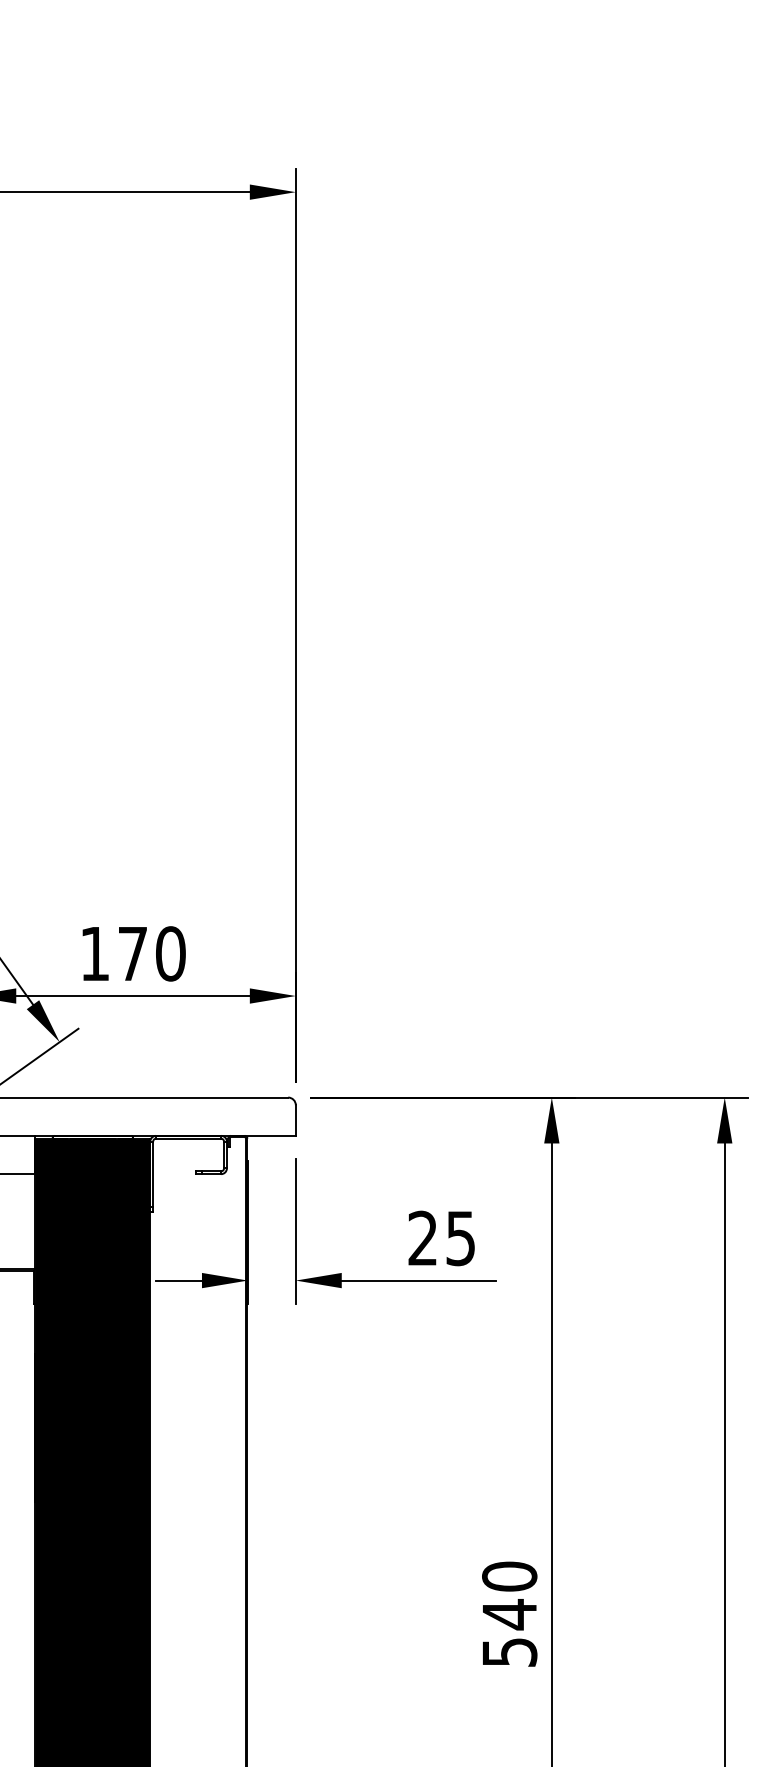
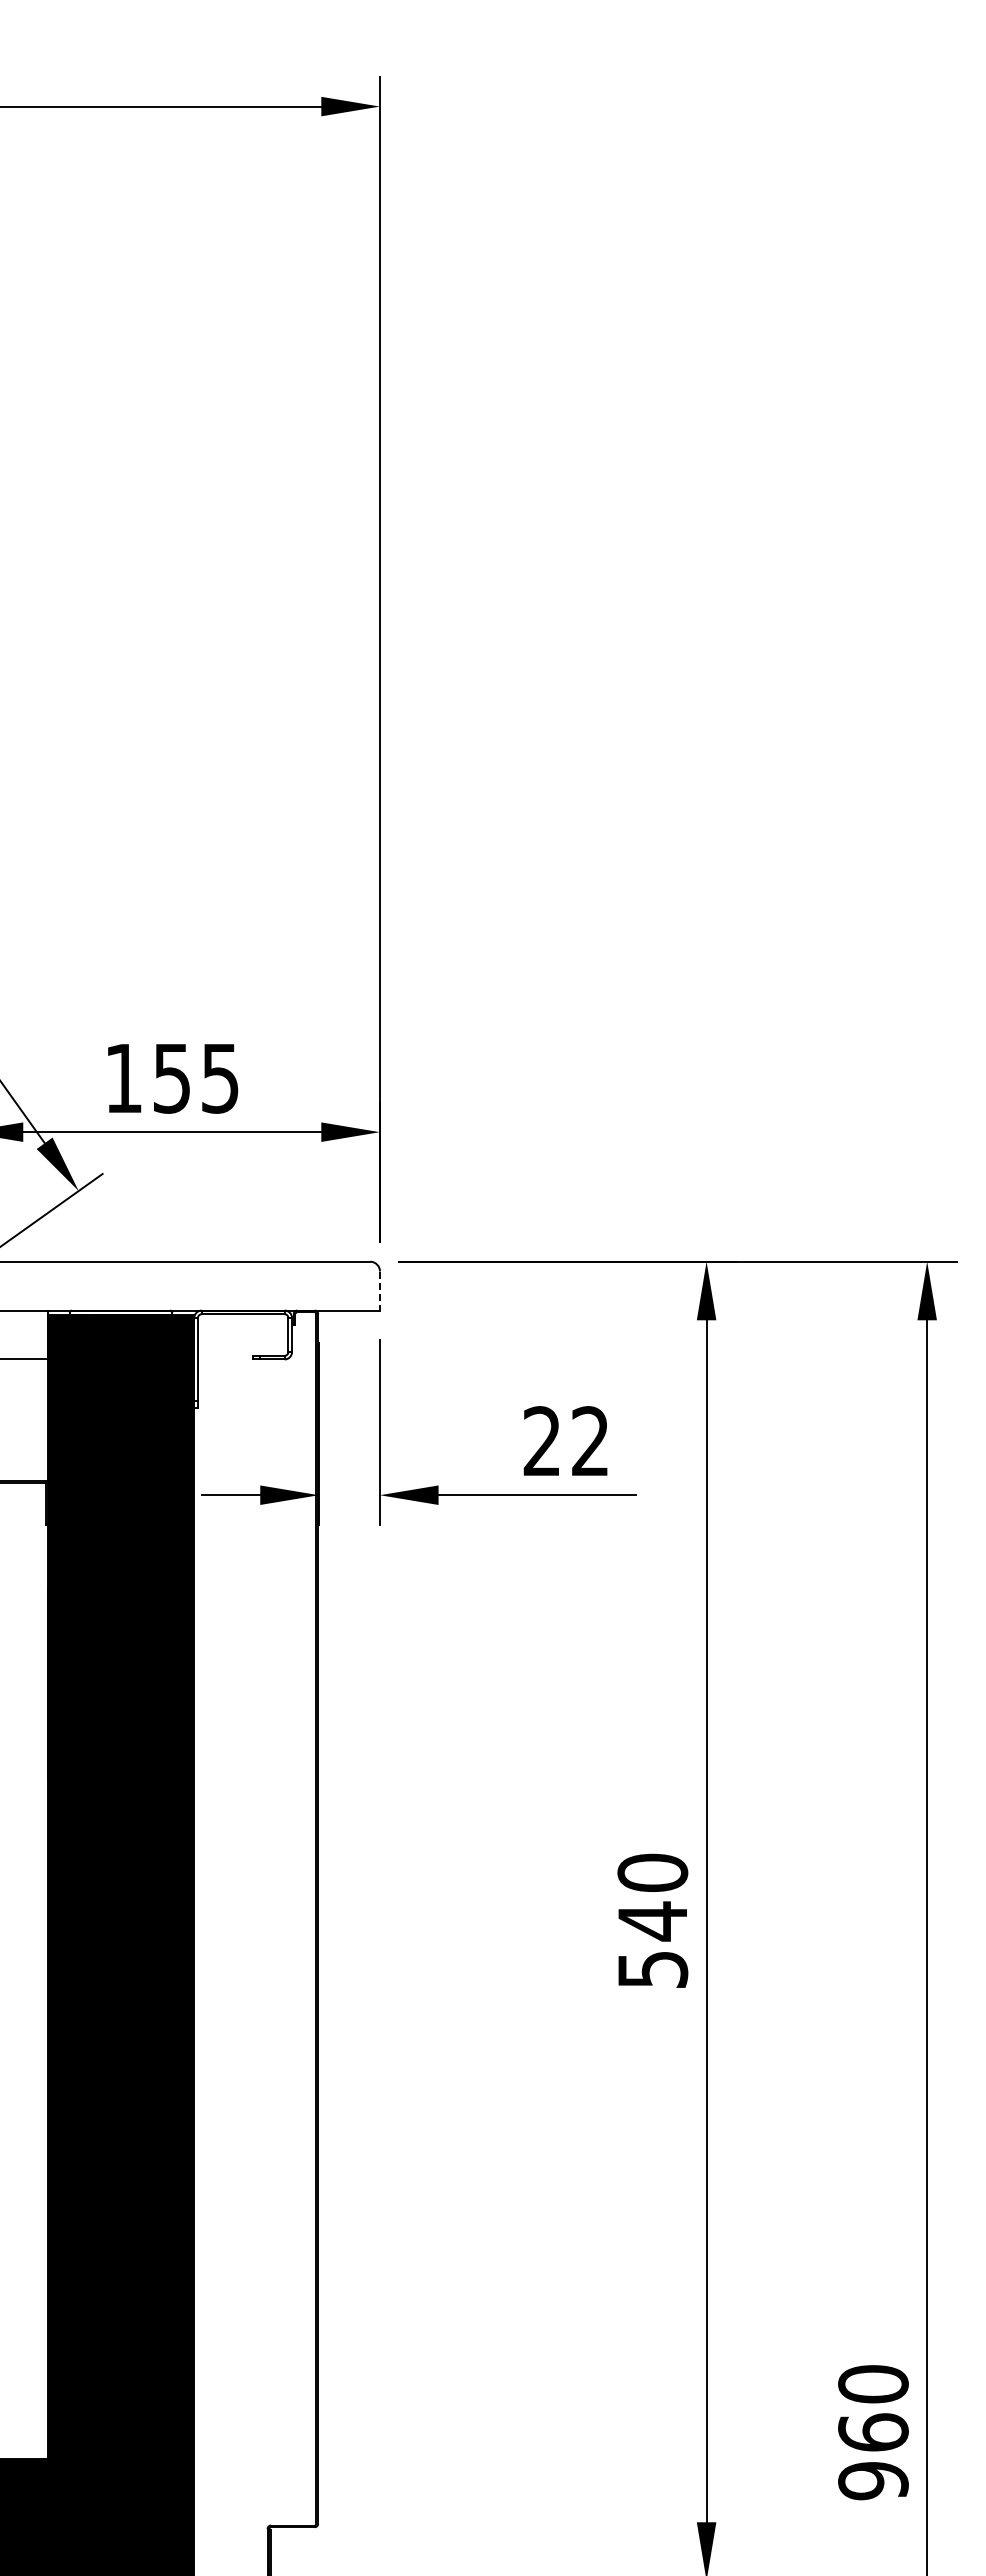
text: (152, 953) -> (196, 1078), 170 -> 155
line: (295, 1120) -> (379, 1291), solid -> dashed
text: (460, 1238) -> (590, 1441), 25 -> 22

